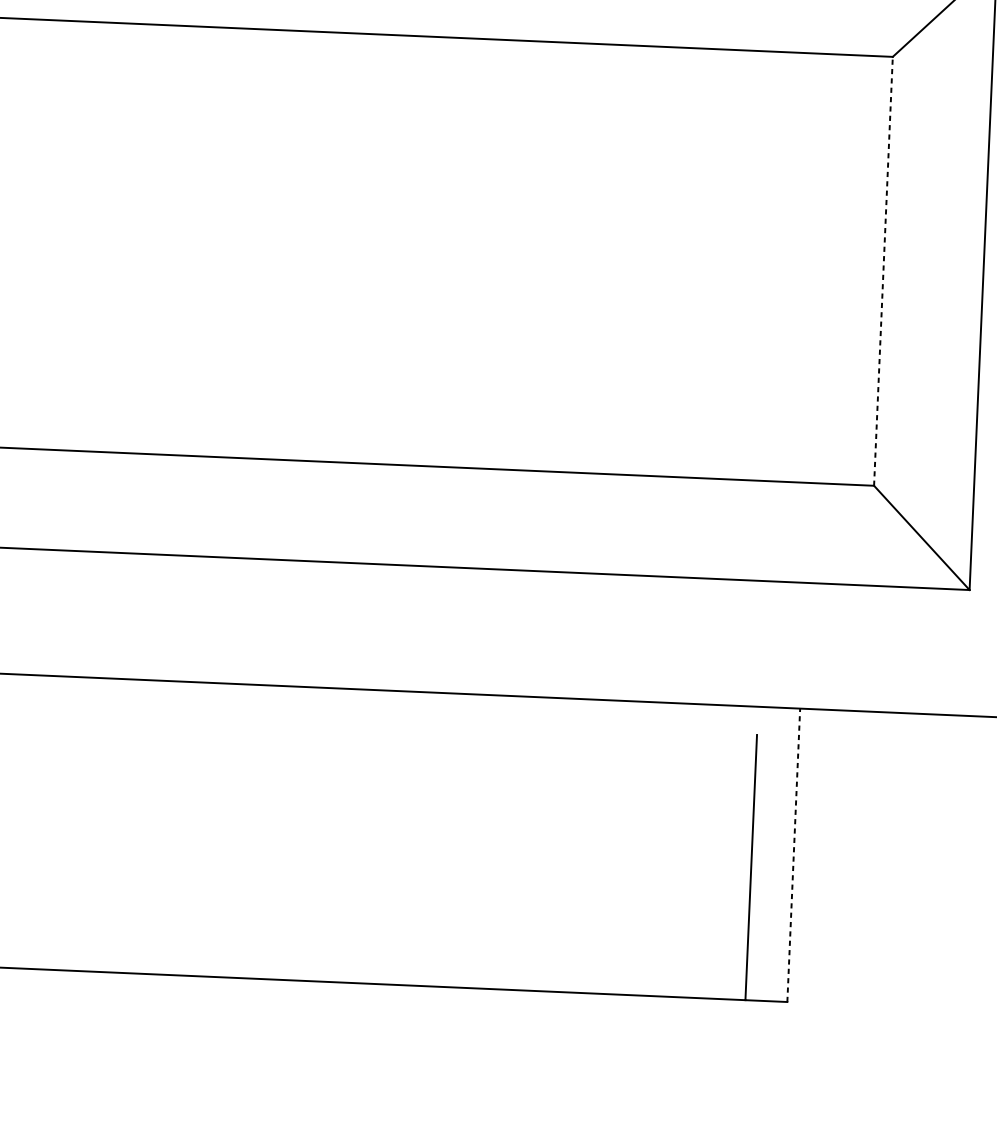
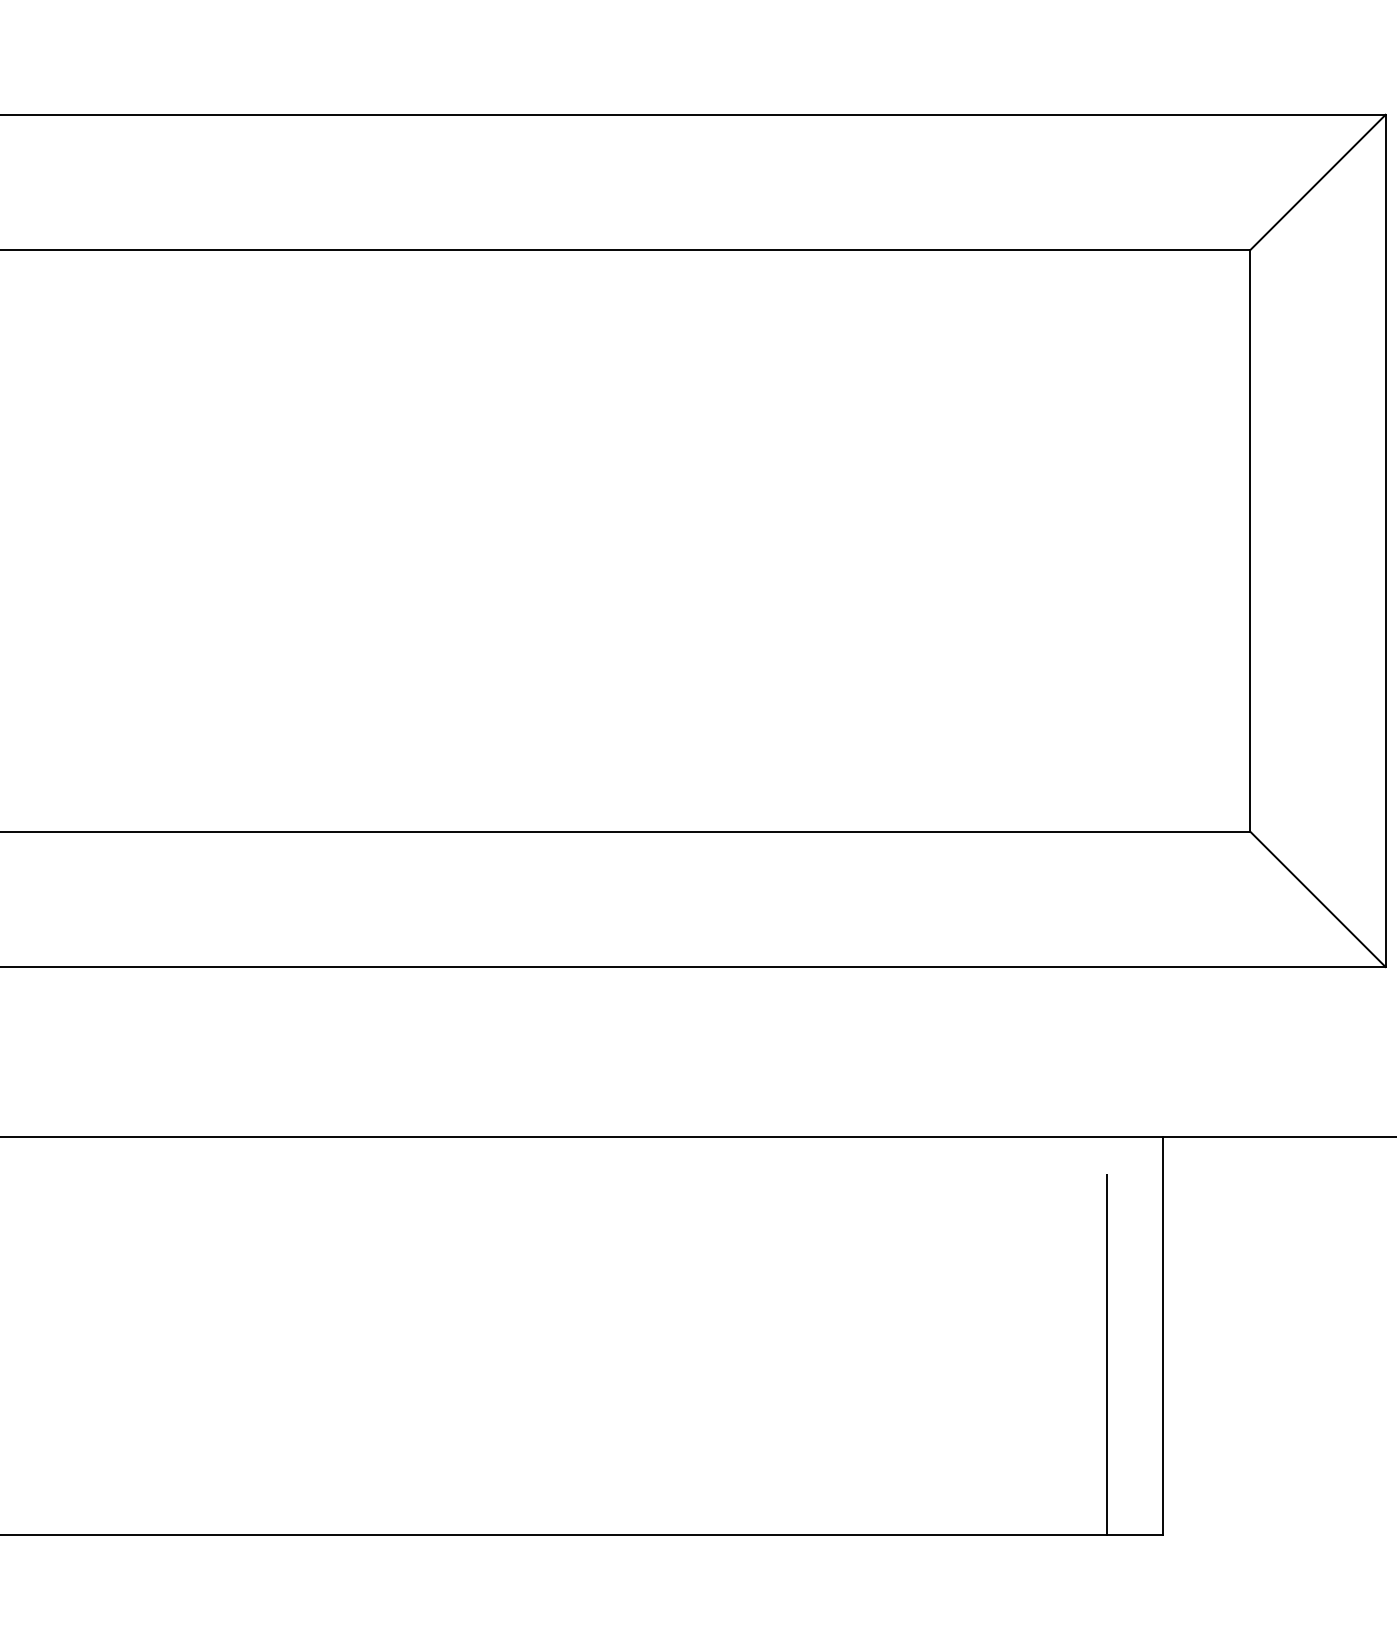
line: (883, 271) -> (1250, 540), dashed -> solid
line: (793, 855) -> (1163, 1336), dashed -> solid

